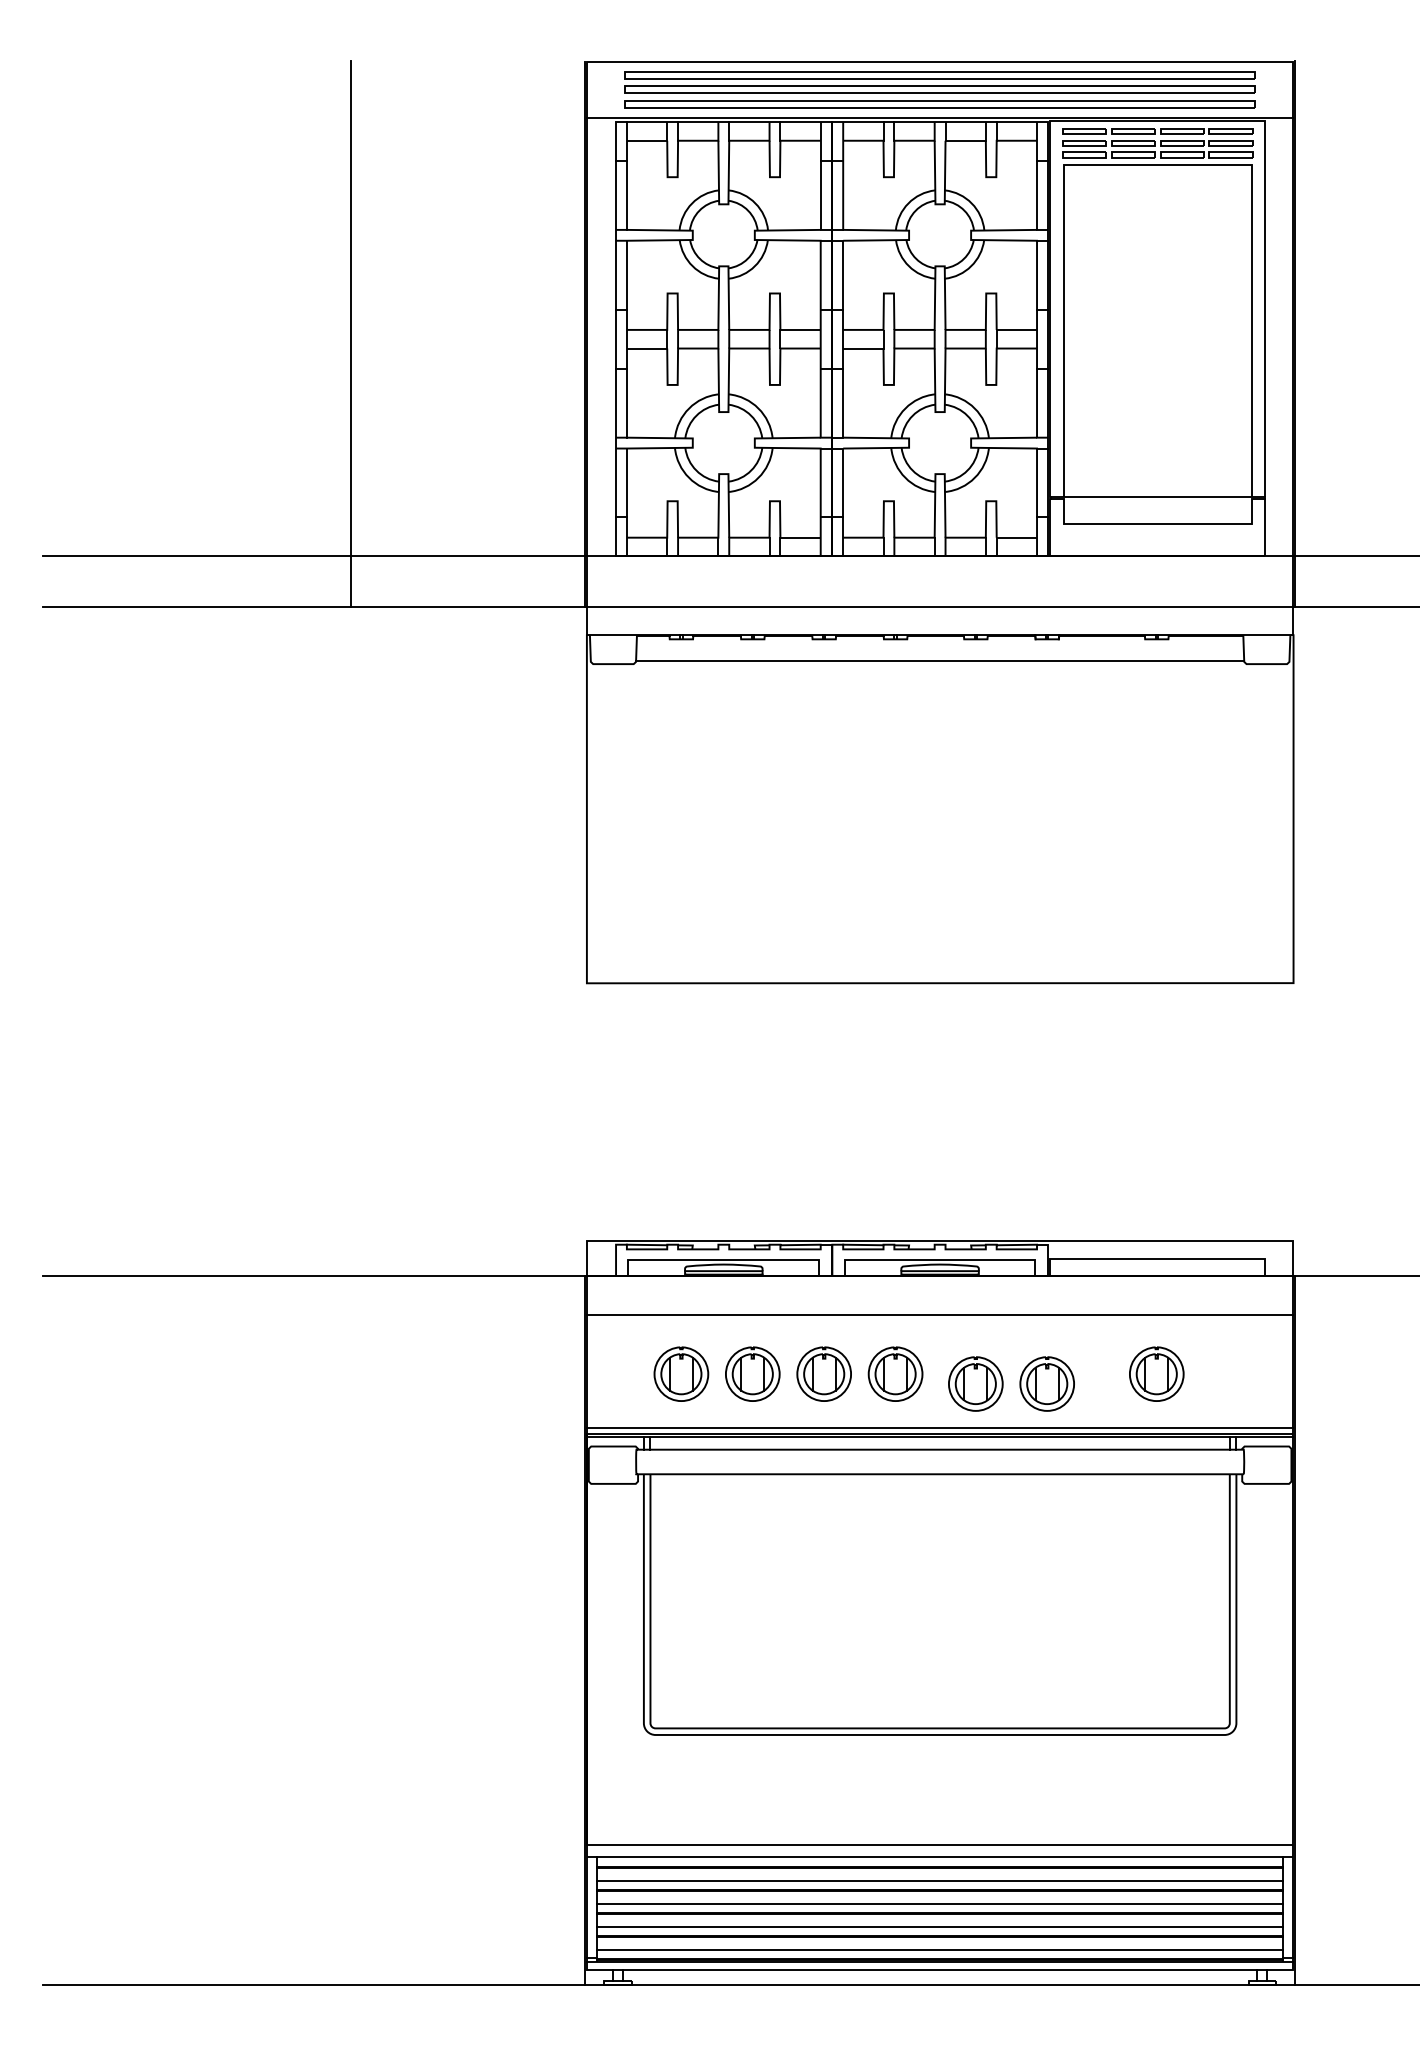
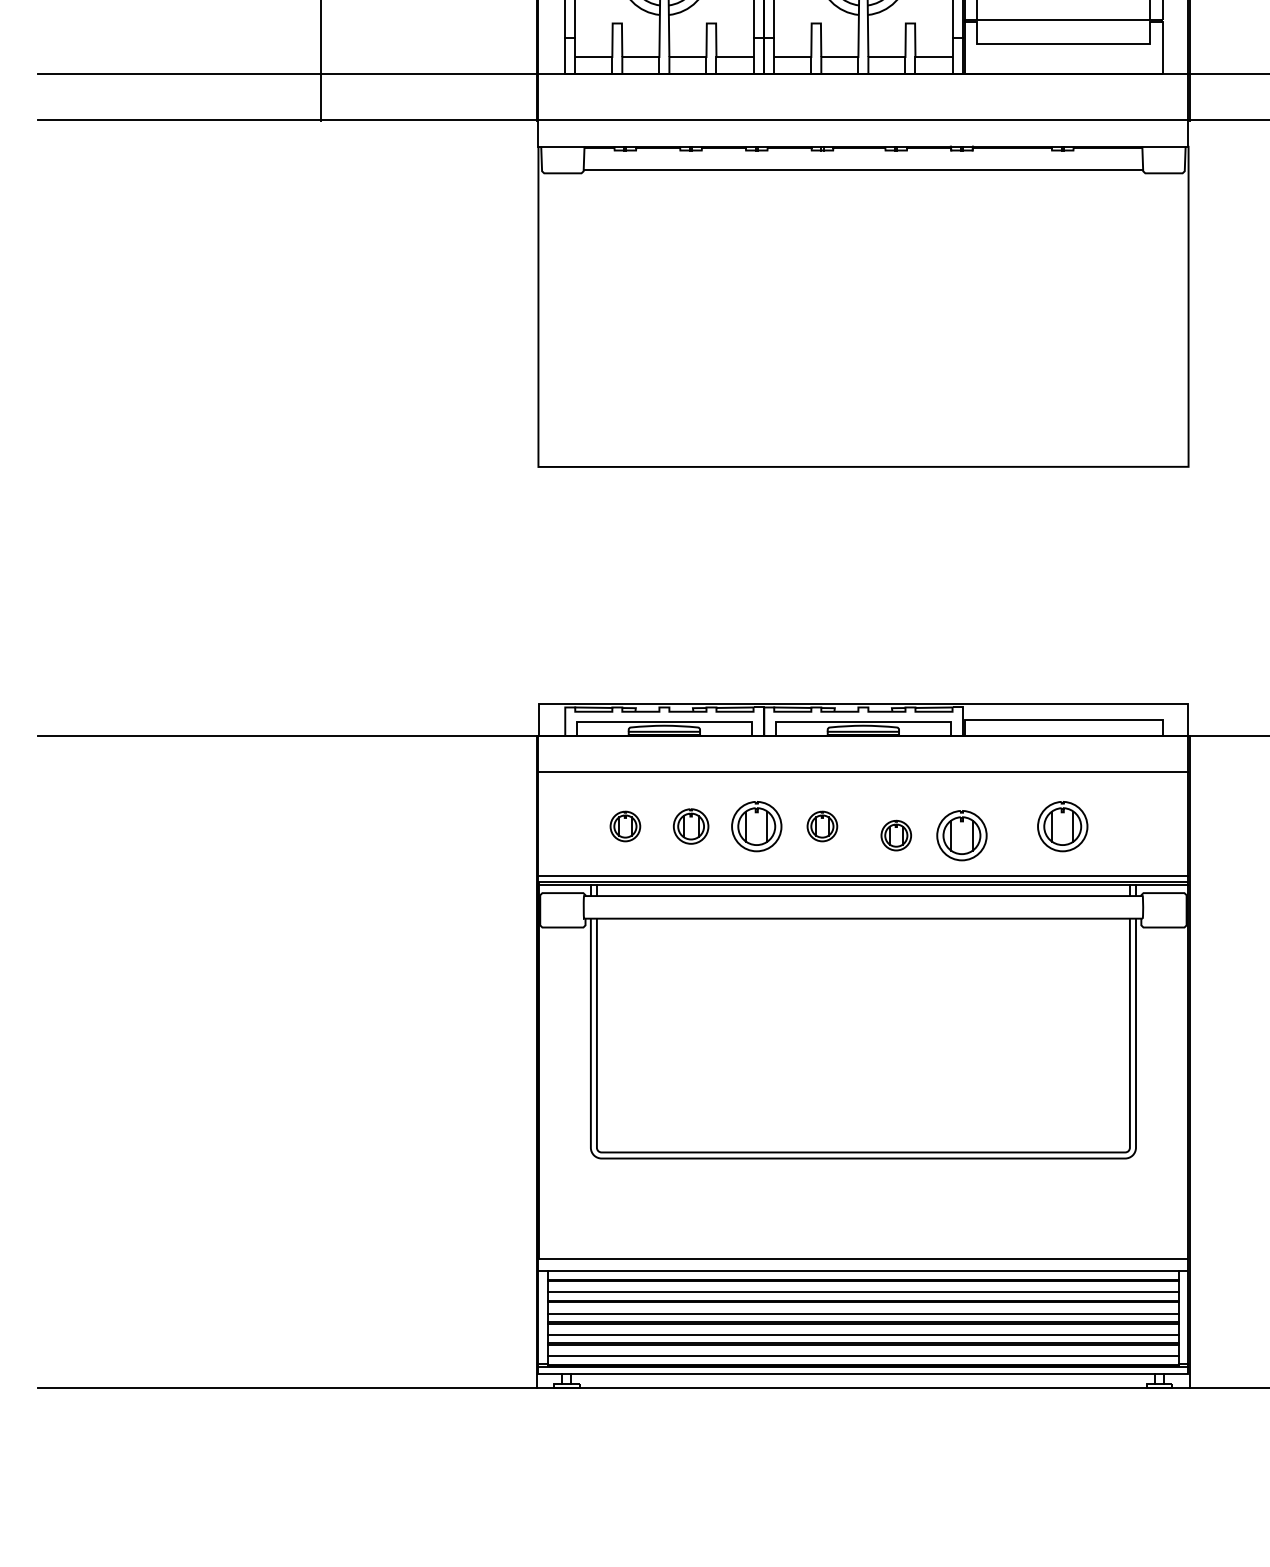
part: (681, 1373) -> (625, 825), size x0.6
part: (752, 1373) -> (690, 825), size x0.7
part: (895, 1373) -> (822, 825), size x0.6
part: (975, 1383) -> (895, 835), size x0.6

